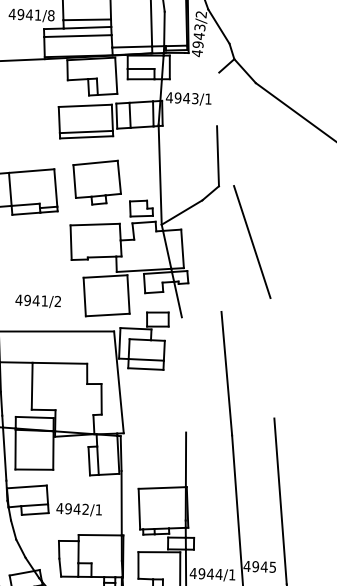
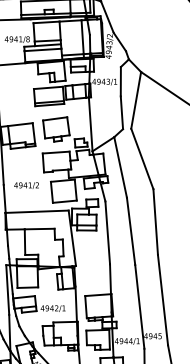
line: (217, 98) -> (120, 81), added
line: (245, 134) -> (136, 100), added
line: (211, 256) -> (120, 167), added
text: (38, 301) -> (26, 185), moved
line: (272, 357) -> (155, 221), added
line: (183, 374) -> (107, 232), added

